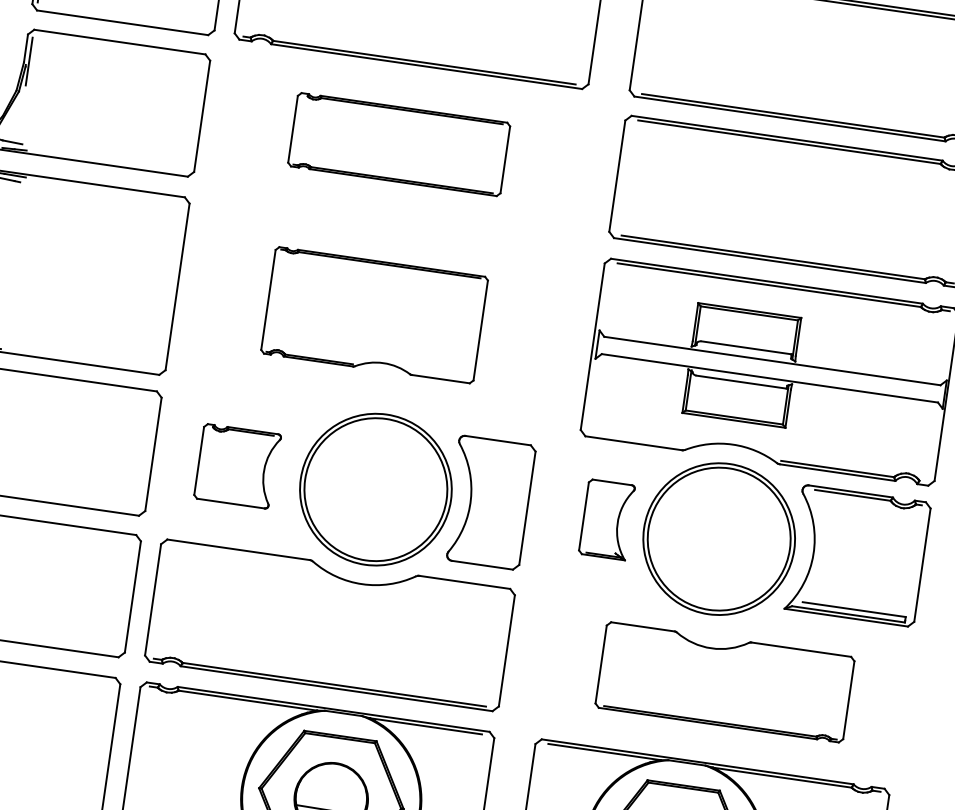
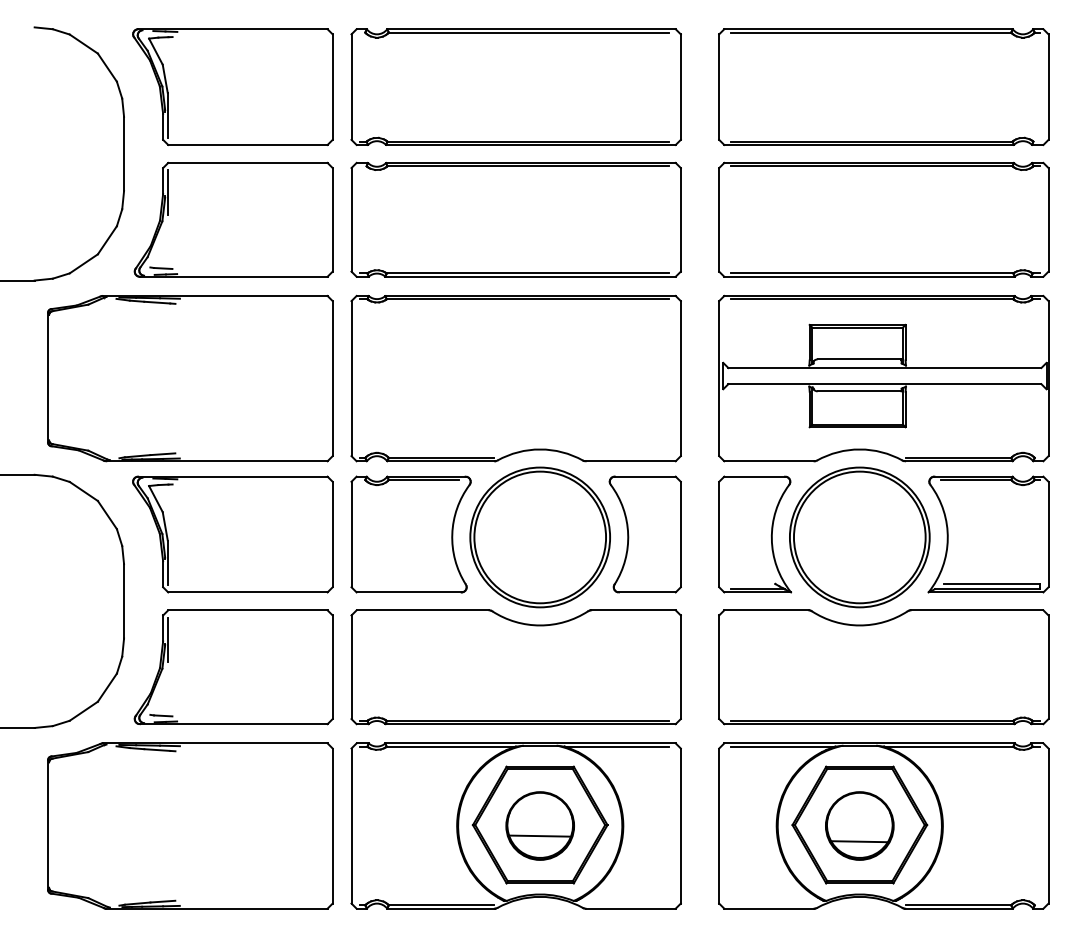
part: (398, 144) -> (515, 219), size x1.67
part: (373, 315) -> (515, 378), size x1.67
part: (237, 466) -> (410, 534), size x1.67
part: (606, 519) -> (754, 534), size x1.67
part: (724, 682) -> (883, 667), size x1.43

